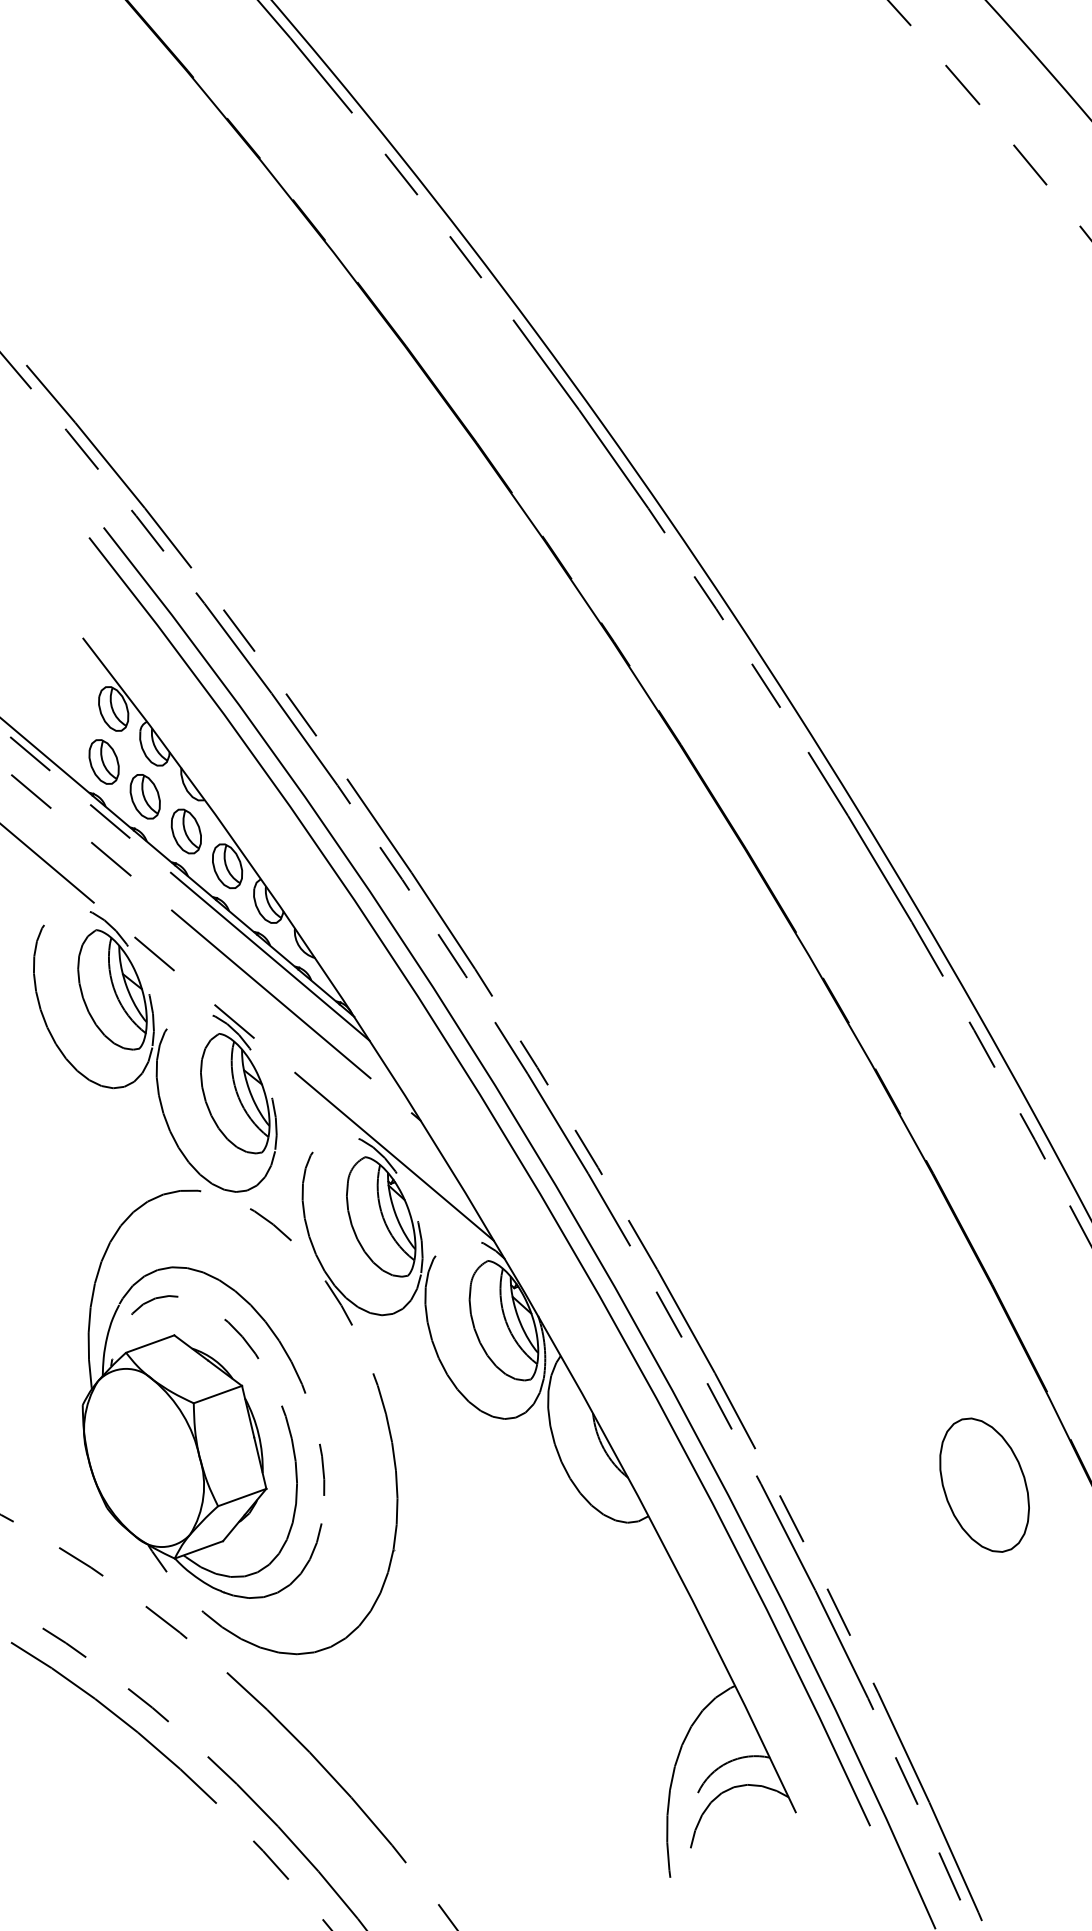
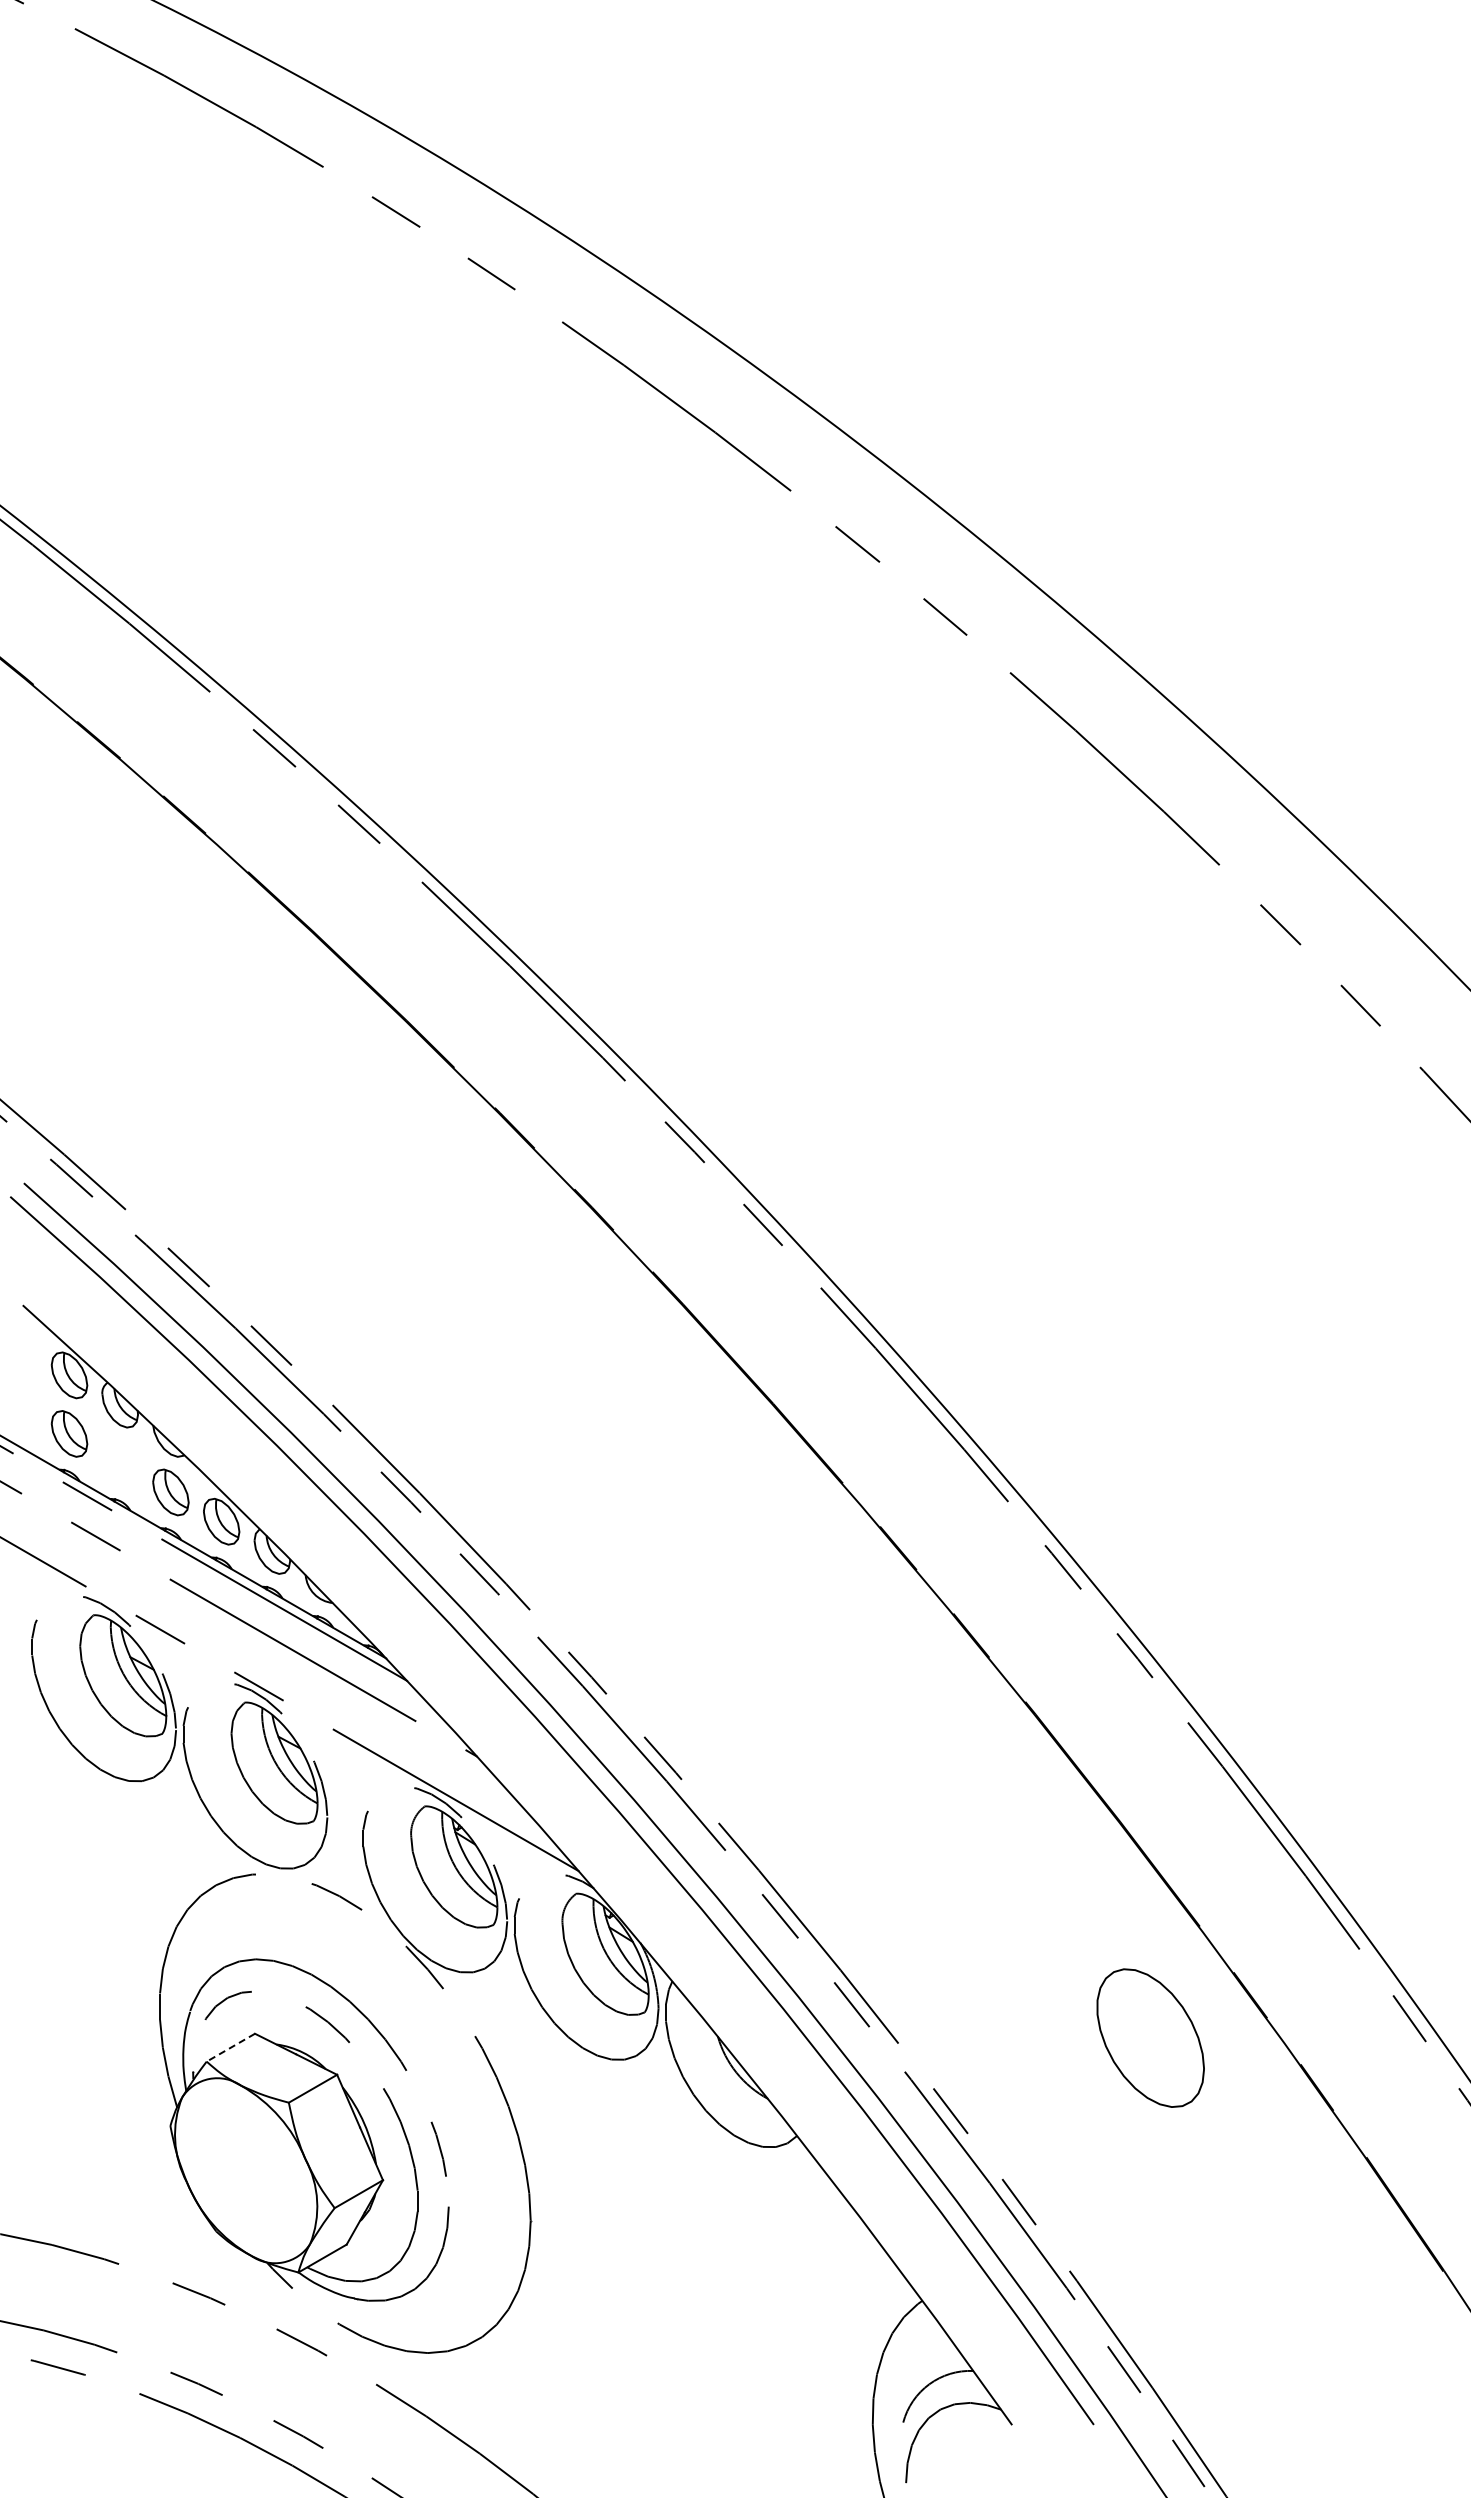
part: (144, 796) -> (119, 1462), removed
line: (149, 1343) -> (230, 2047), solid -> dashed

